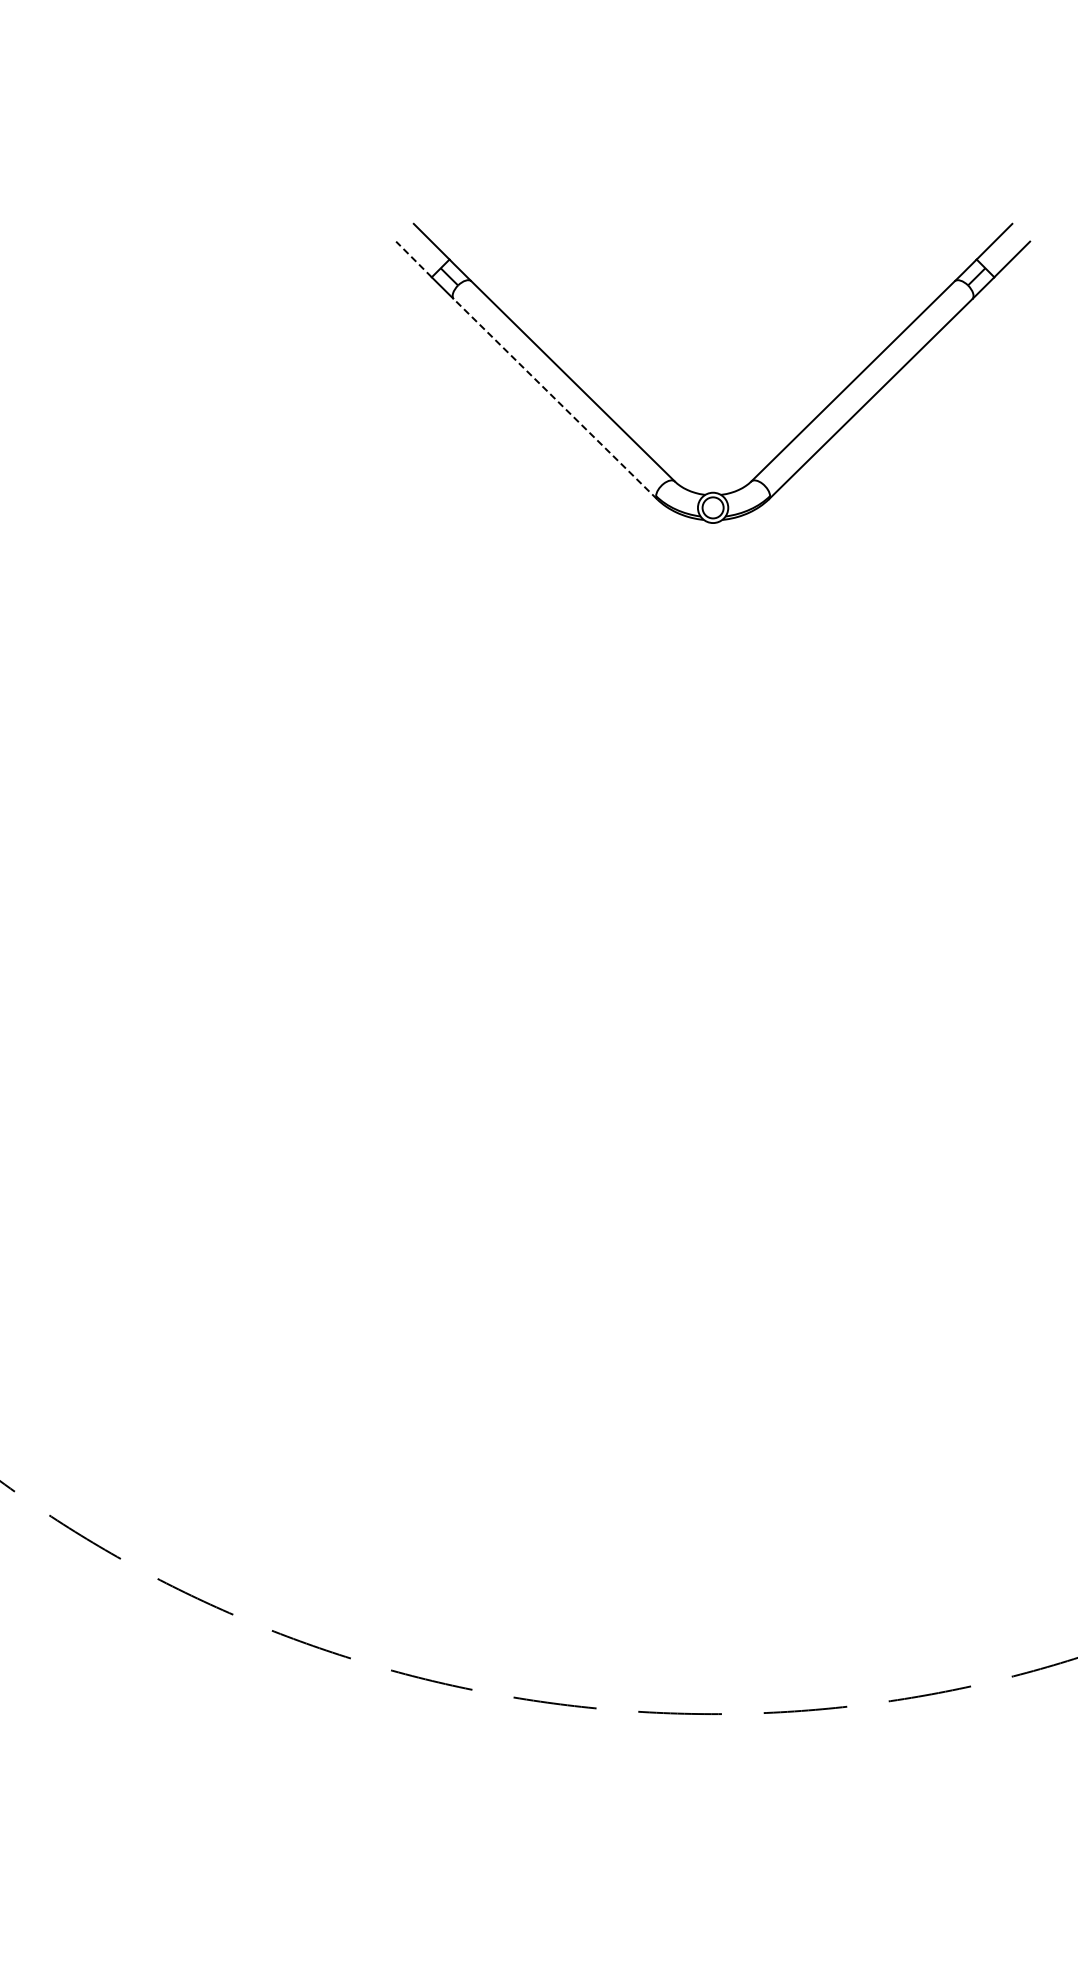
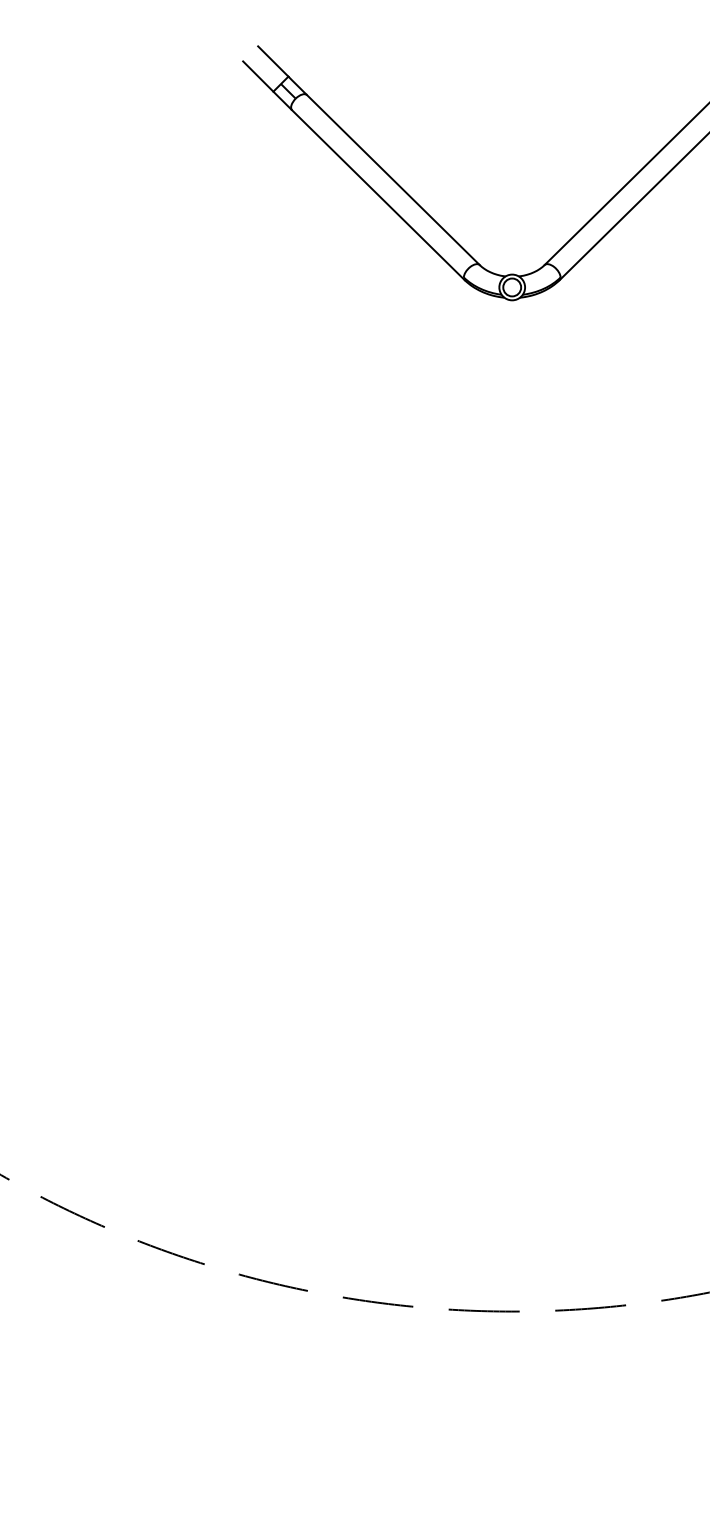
line: (413, 259) -> (257, 76), dashed -> solid
line: (555, 399) -> (378, 195), dashed -> solid

